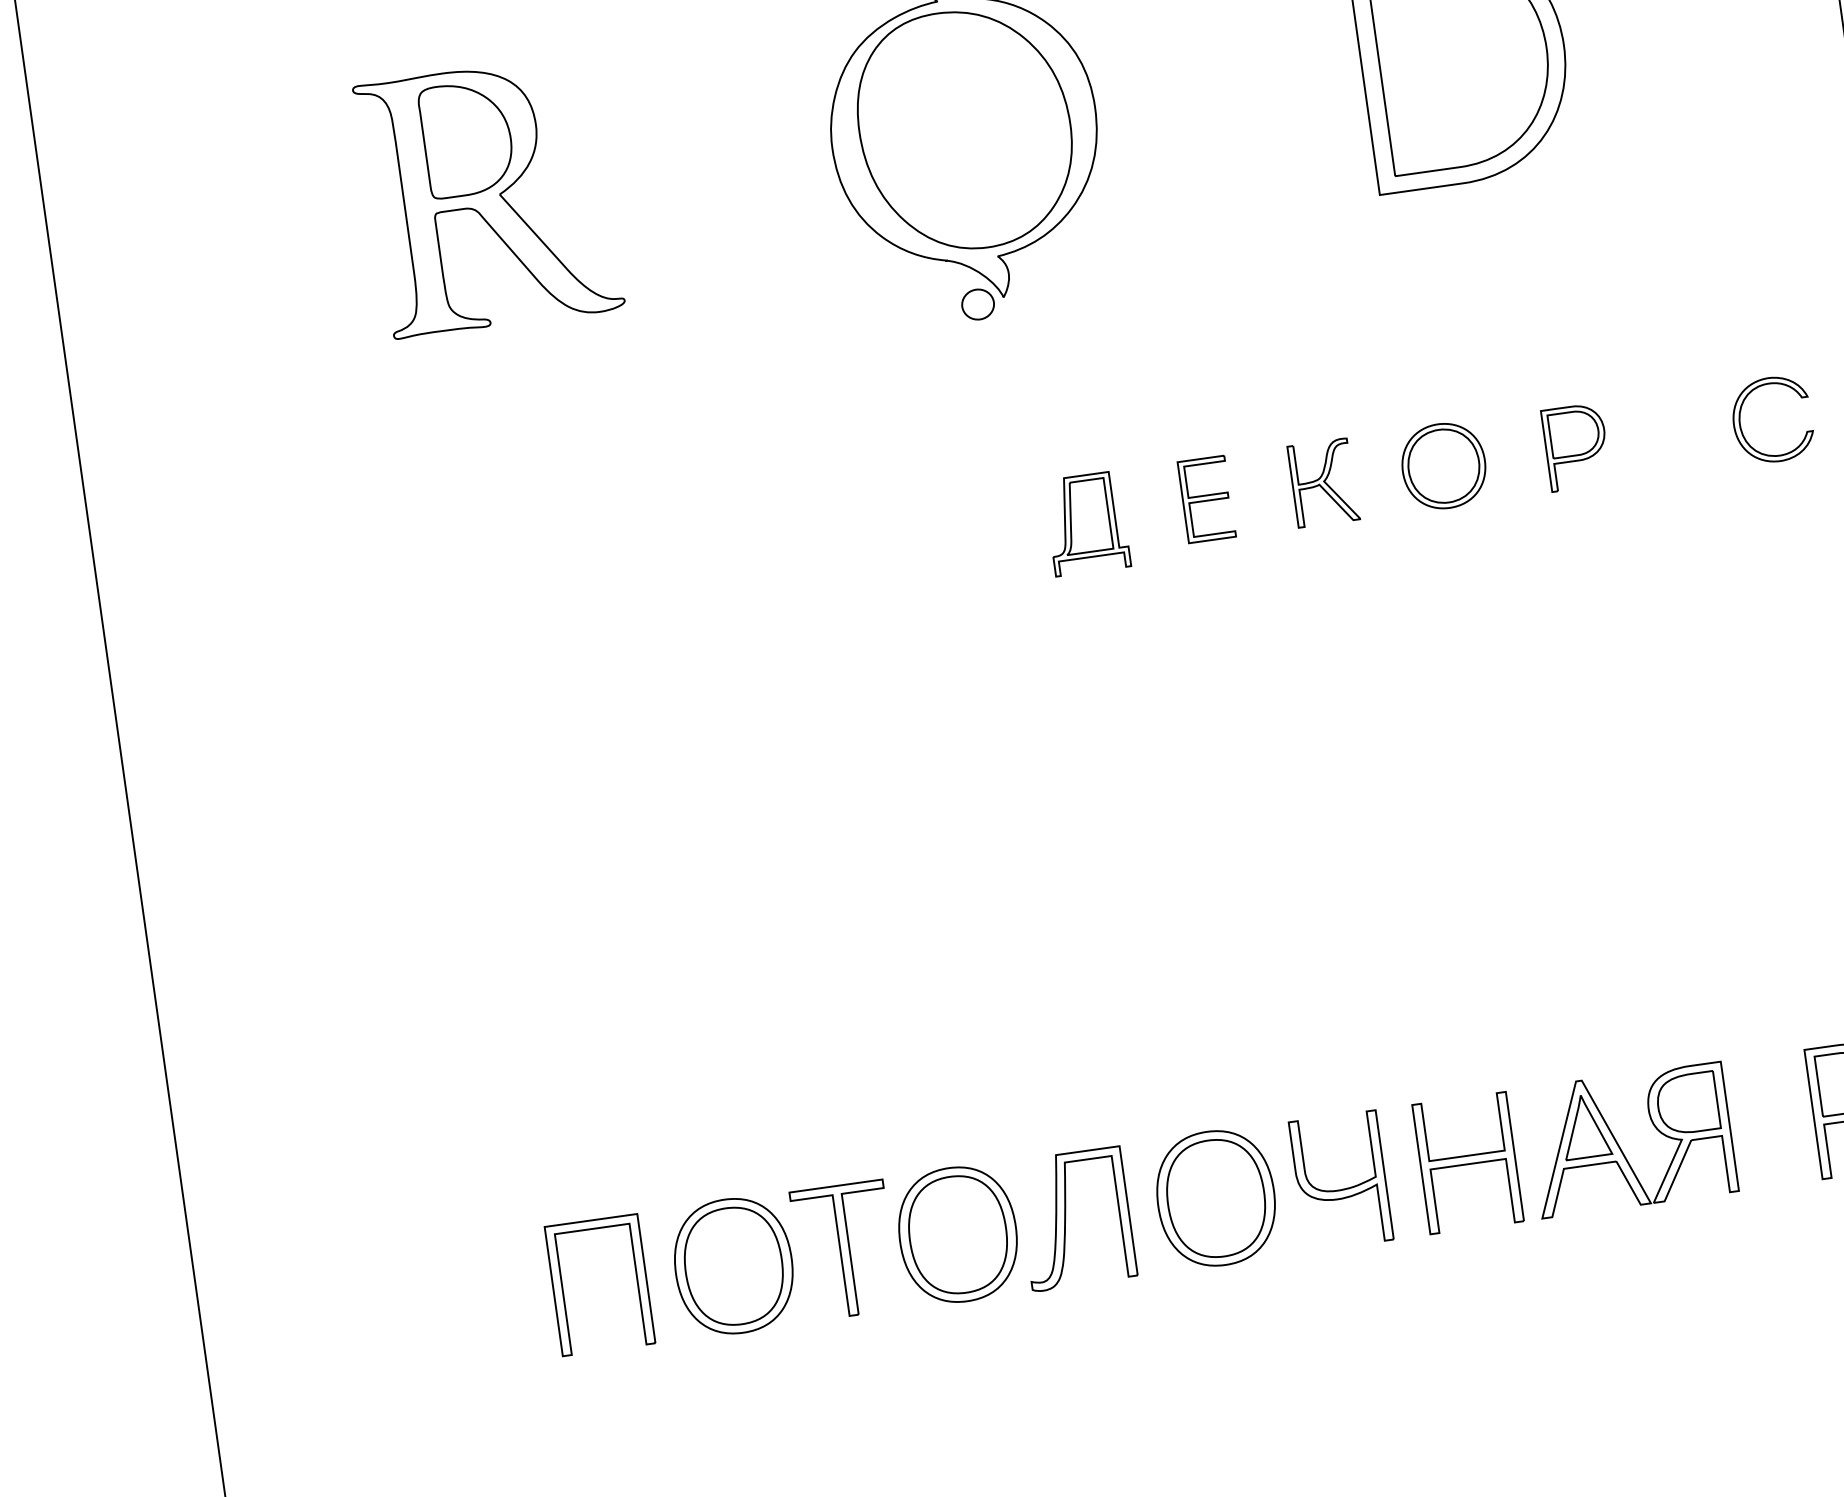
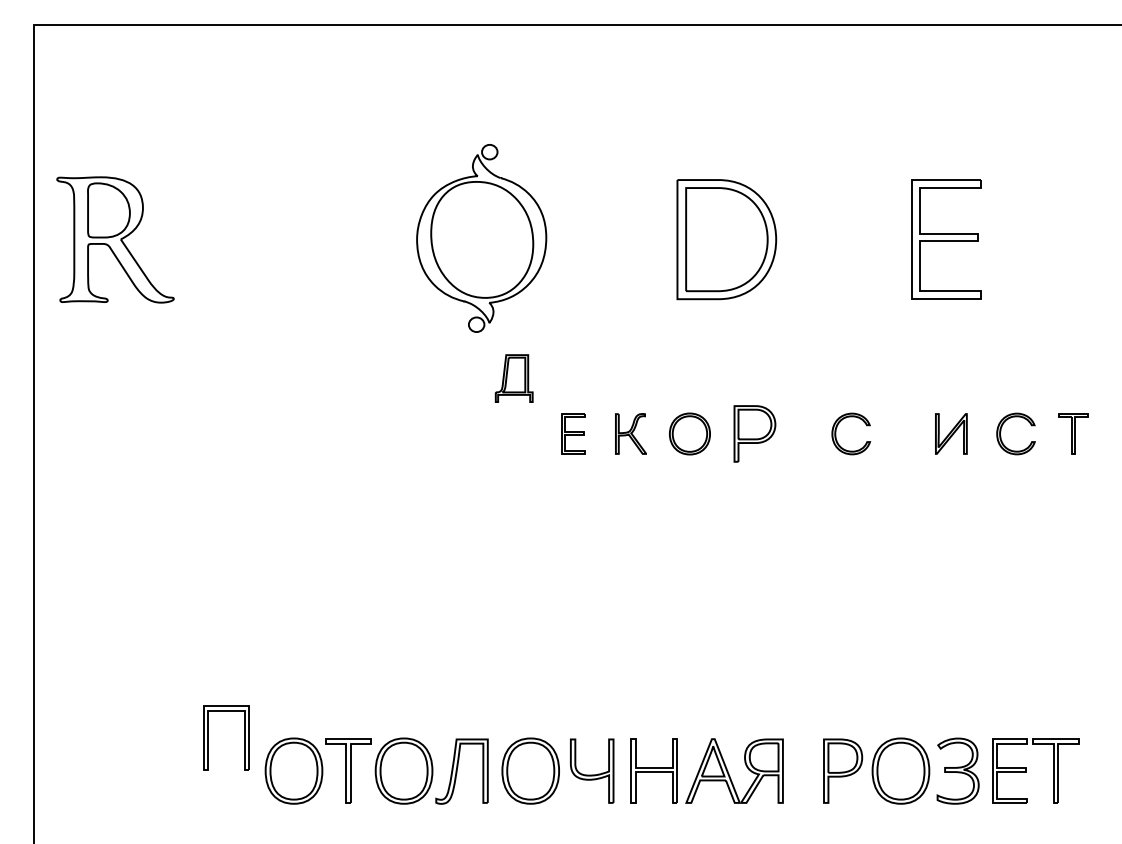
part: (488, 196) -> (115, 239), moved
part: (1575, 446) -> (754, 433), size x1.4
part: (1085, 523) -> (513, 378), moved
part: (563, 1288) -> (208, 737), moved

